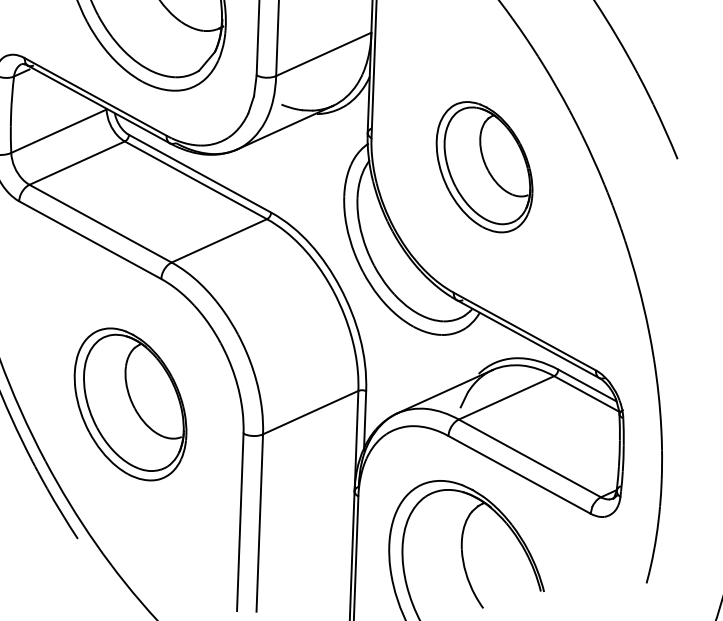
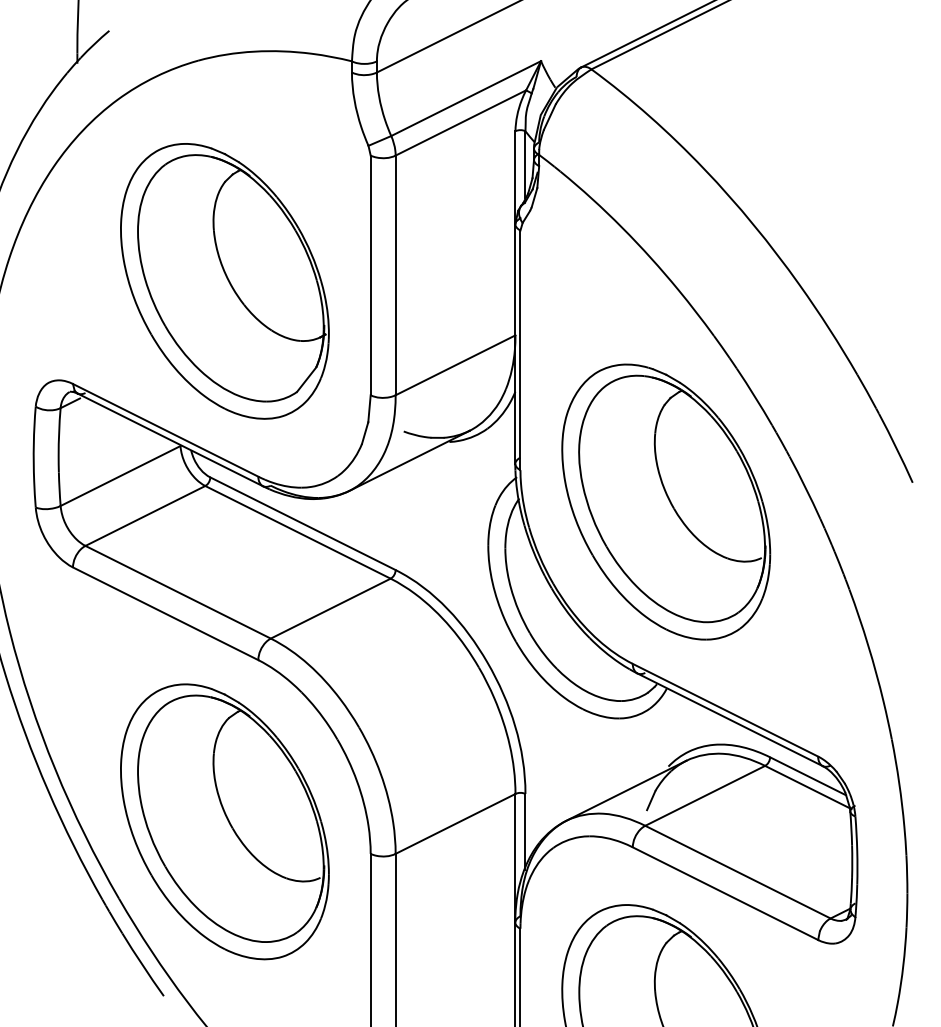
part: (484, 166) -> (666, 501), size x1.67
part: (130, 404) -> (224, 821), size x1.43

